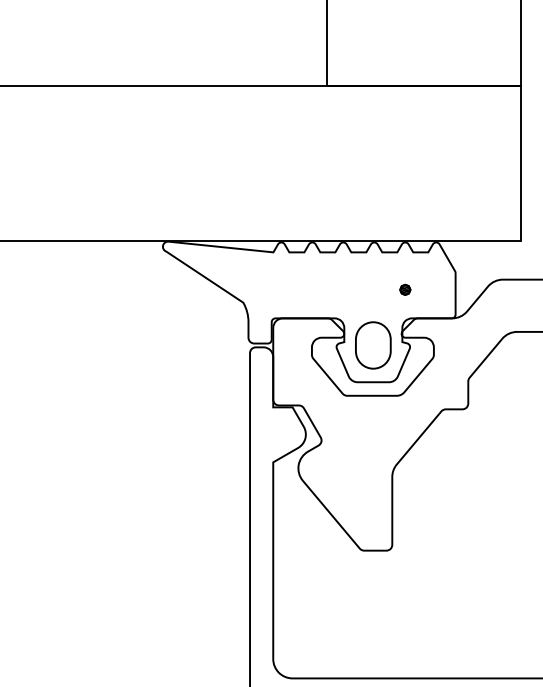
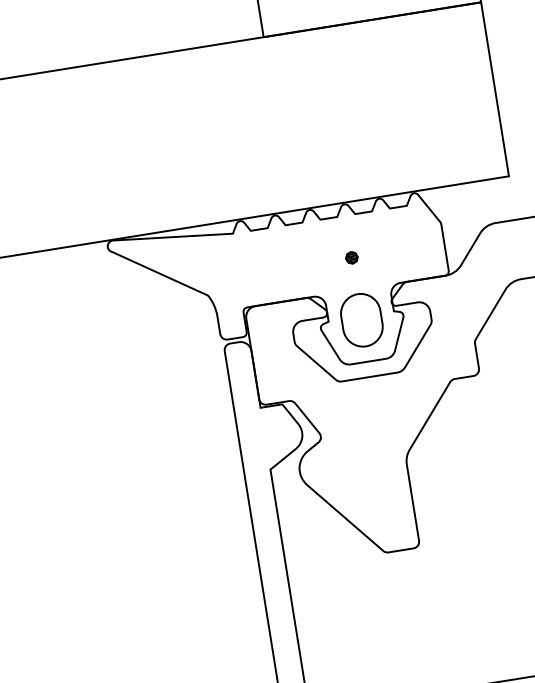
part: (405, 289) -> (352, 257), moved

